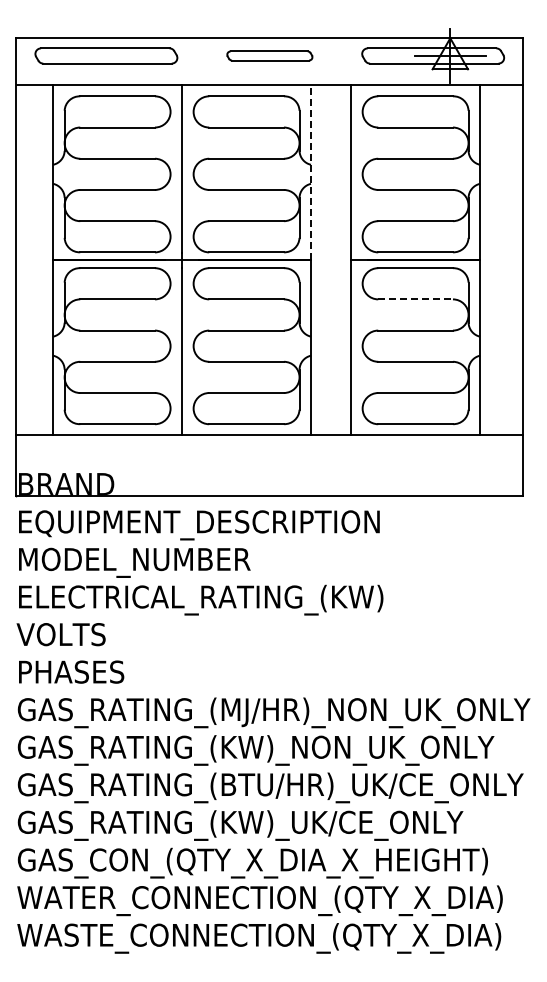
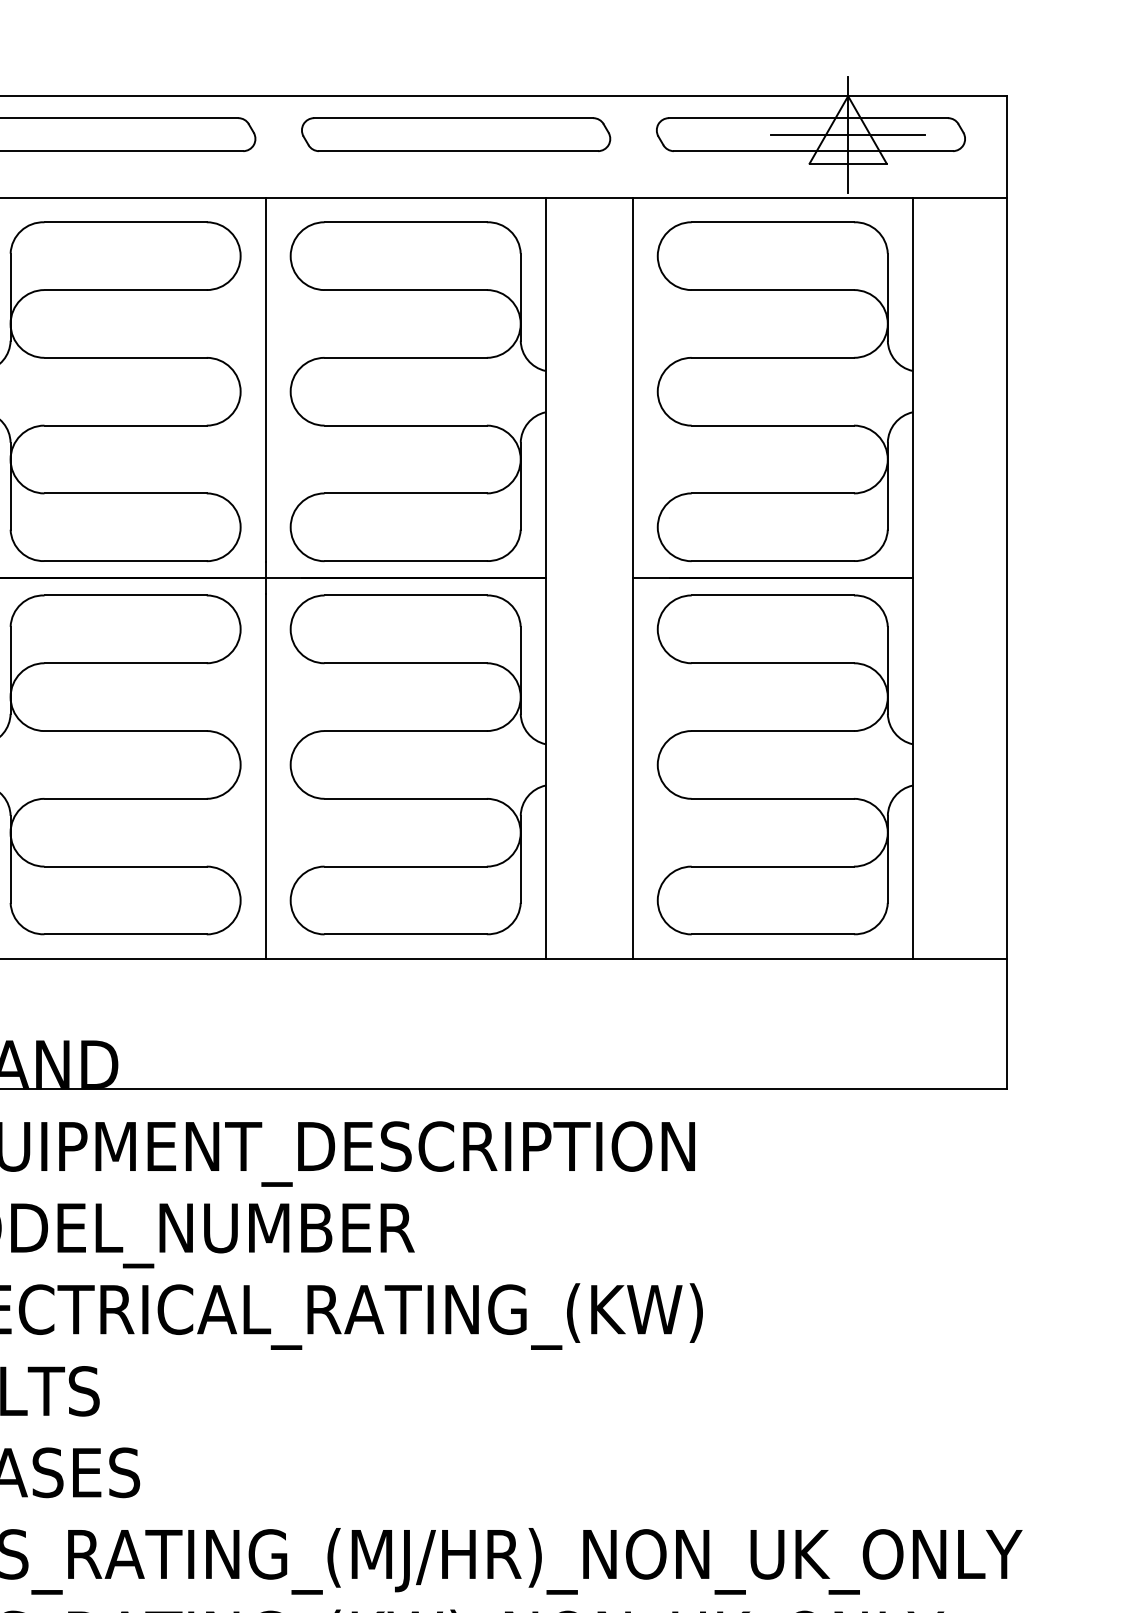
part: (269, 55) -> (455, 133), size x1.67
line: (310, 172) -> (544, 387), dashed -> solid
line: (416, 299) -> (774, 663), dashed -> solid

